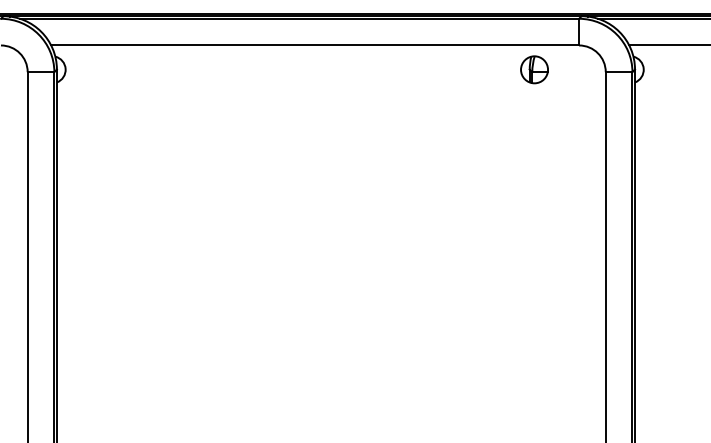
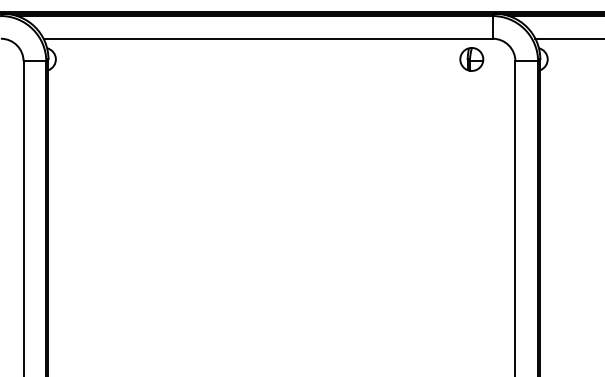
part: (534, 69) -> (471, 59), moved

